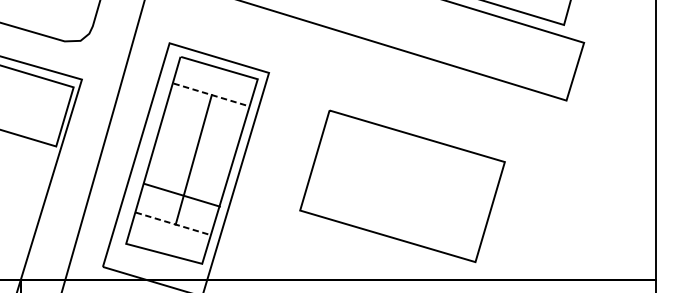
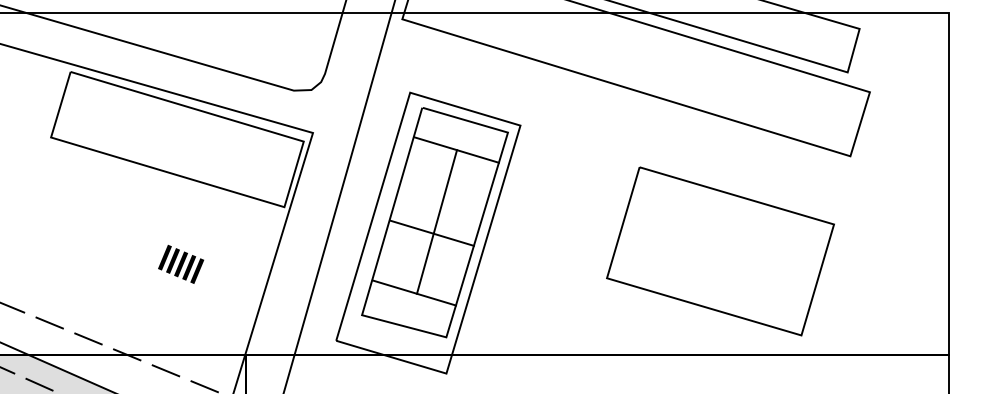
line: (212, 95) -> (457, 150), dashed -> solid
part: (402, 186) -> (720, 251), moved
line: (181, 194) -> (431, 232), moved
line: (173, 223) -> (414, 292), dashed -> solid

